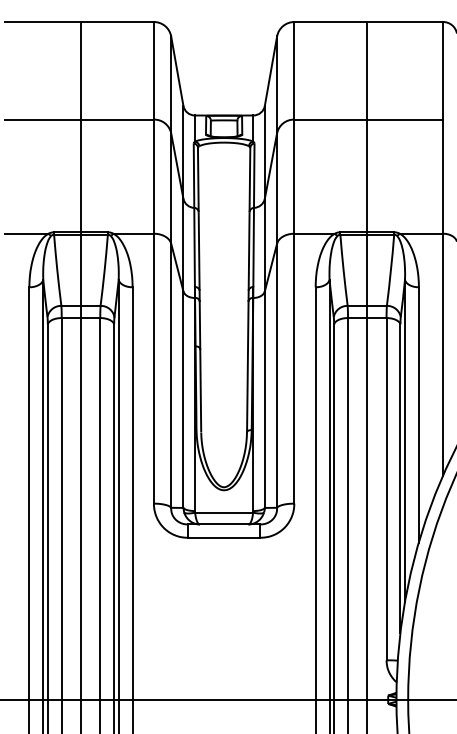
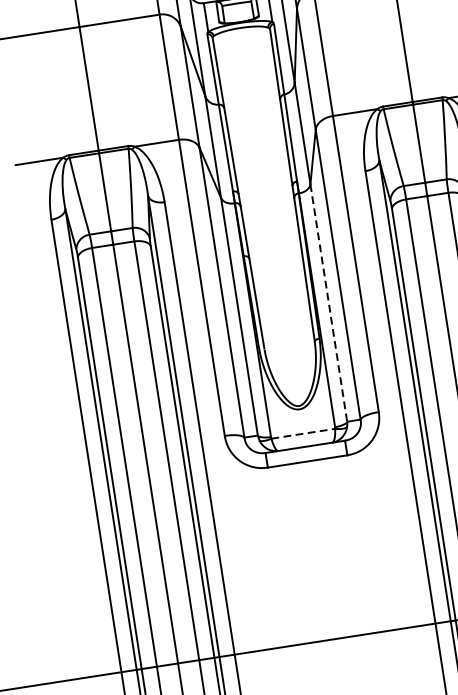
line: (264, 400) -> (328, 304), solid -> dashed
line: (224, 512) -> (303, 433), solid -> dashed

